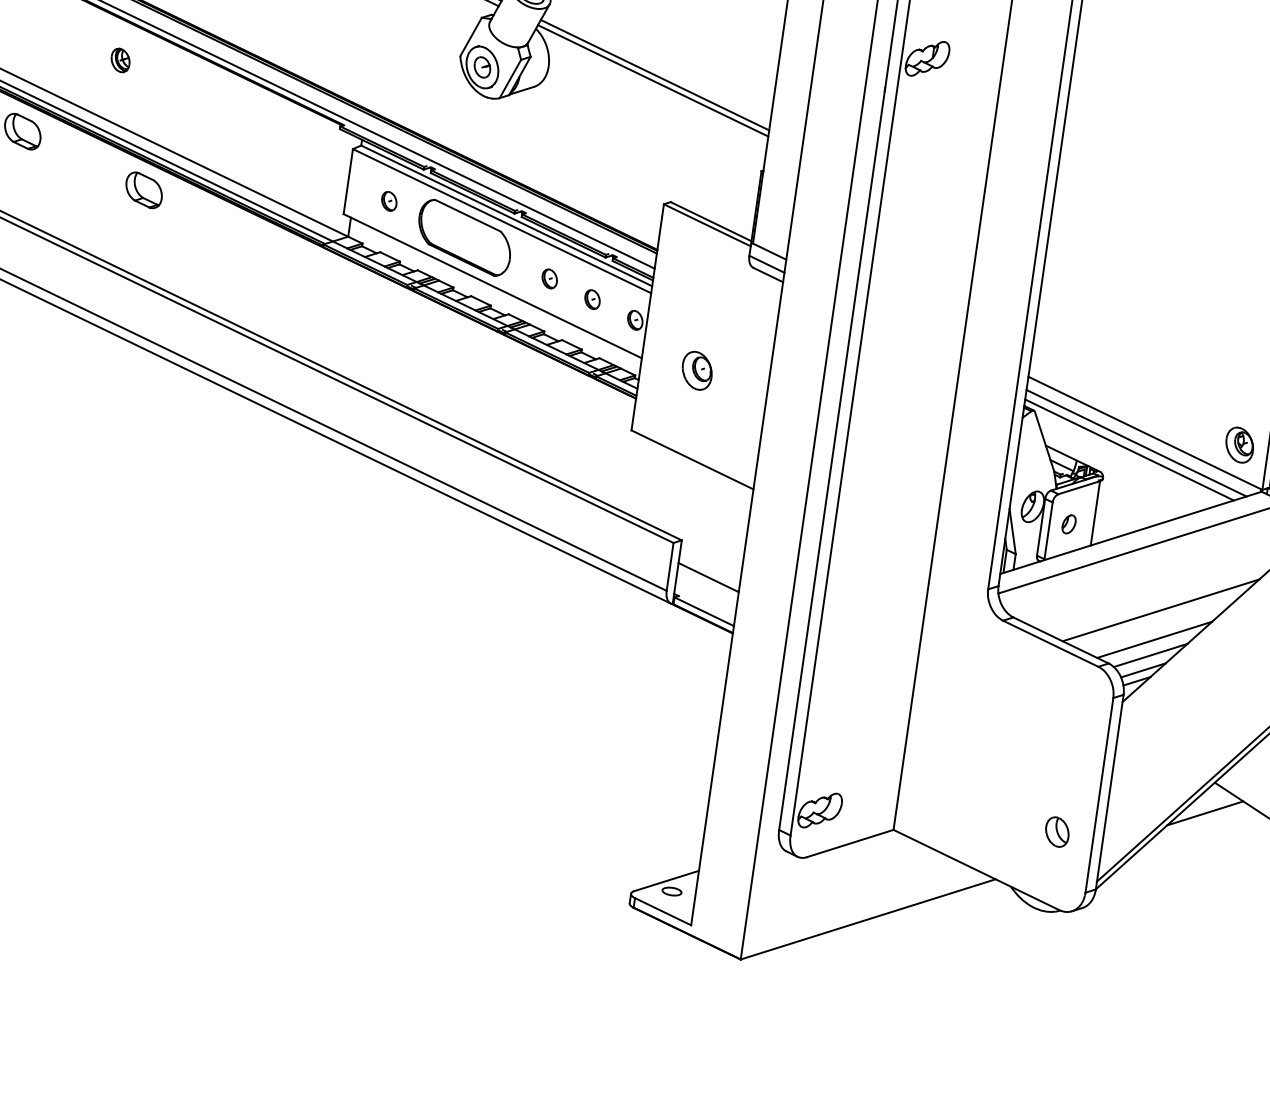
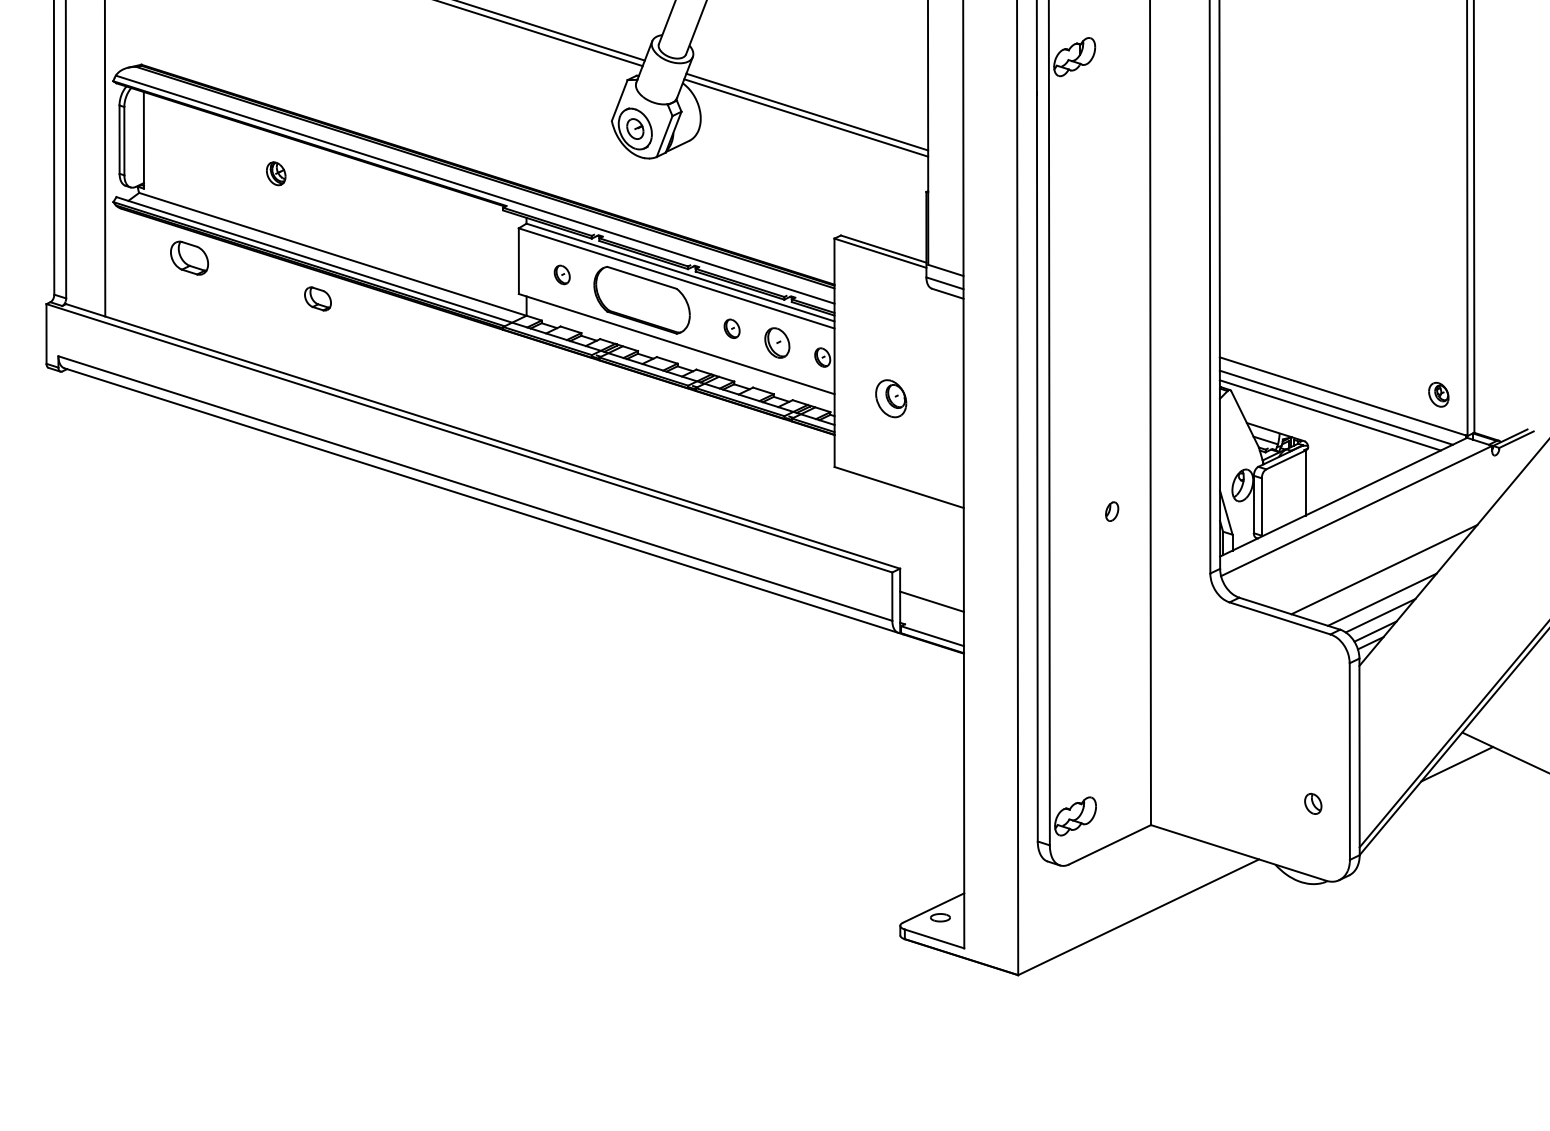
part: (143, 189) -> (317, 298), size x0.7
part: (592, 299) -> (777, 343), size x1.6
part: (1239, 444) -> (1438, 394), size x0.7
part: (1069, 524) -> (1112, 511), moved
part: (1056, 831) -> (1312, 803), size x0.7

